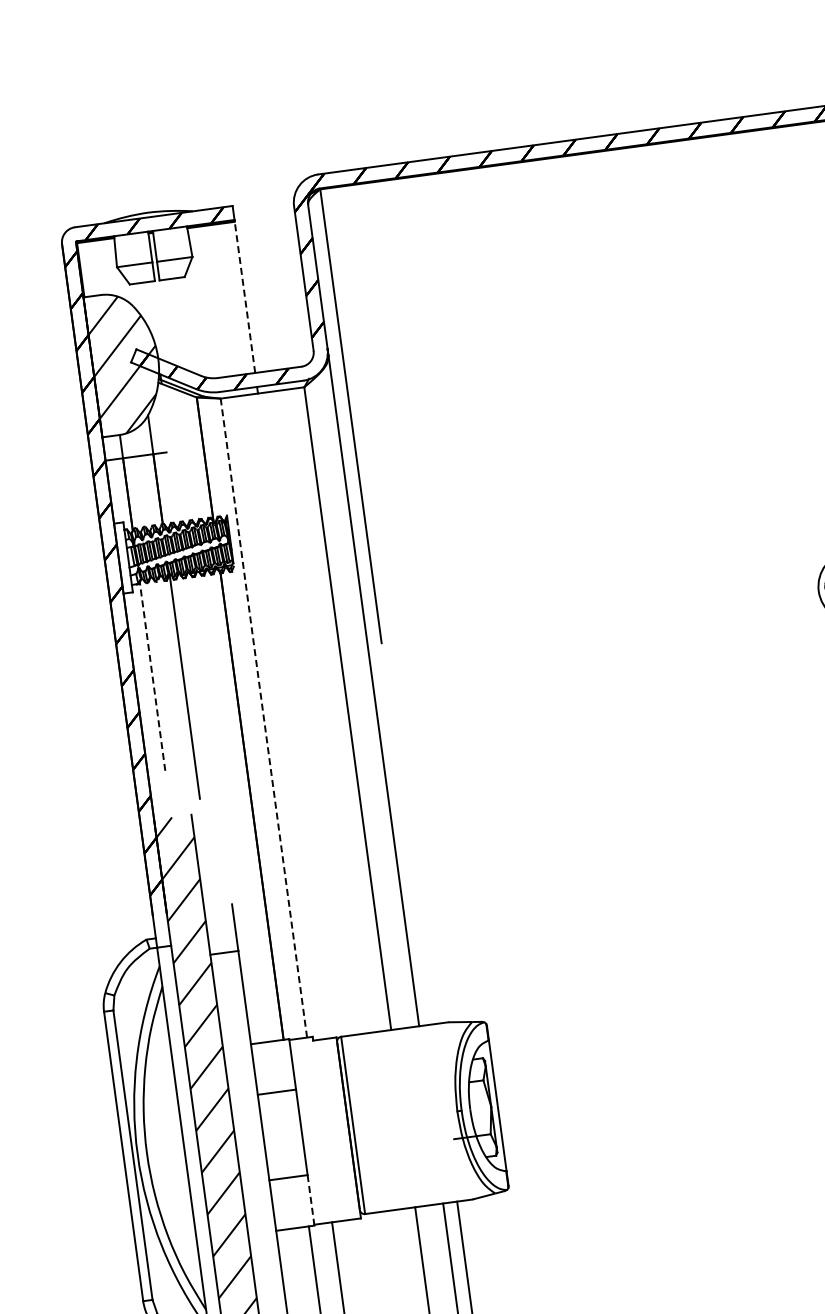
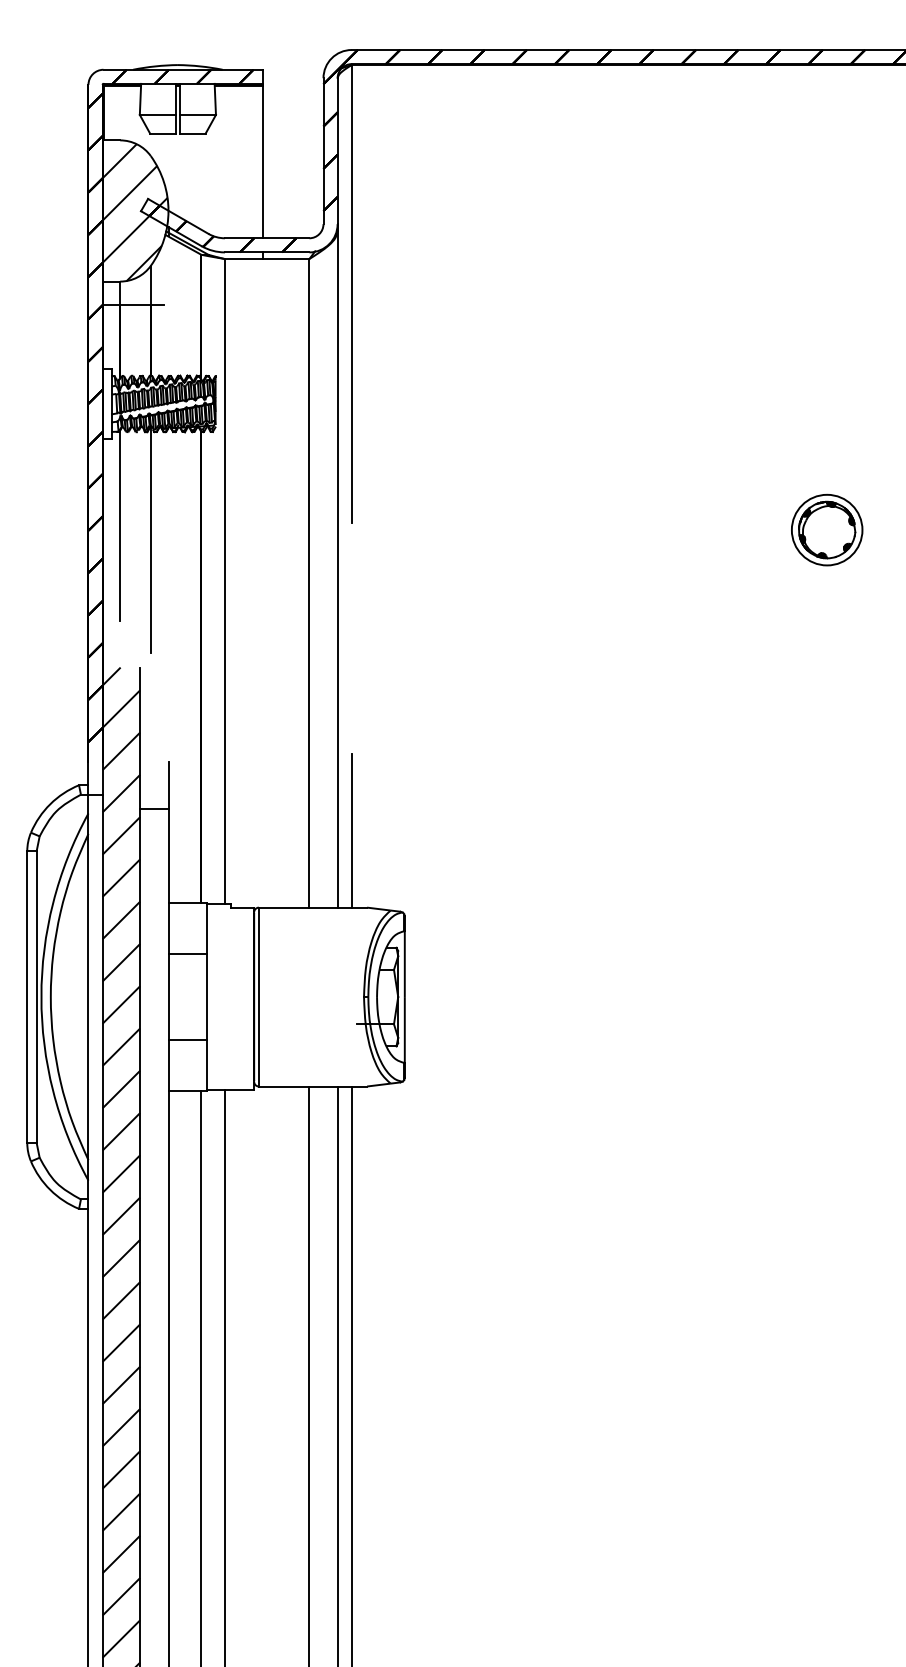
line: (244, 296) -> (262, 161), dashed -> solid
line: (152, 675) -> (120, 524), dashed -> solid
line: (264, 717) -> (225, 580), dashed -> solid
line: (422, 947) -> (351, 830), added
line: (311, 1200) -> (207, 1065), dashed -> solid

